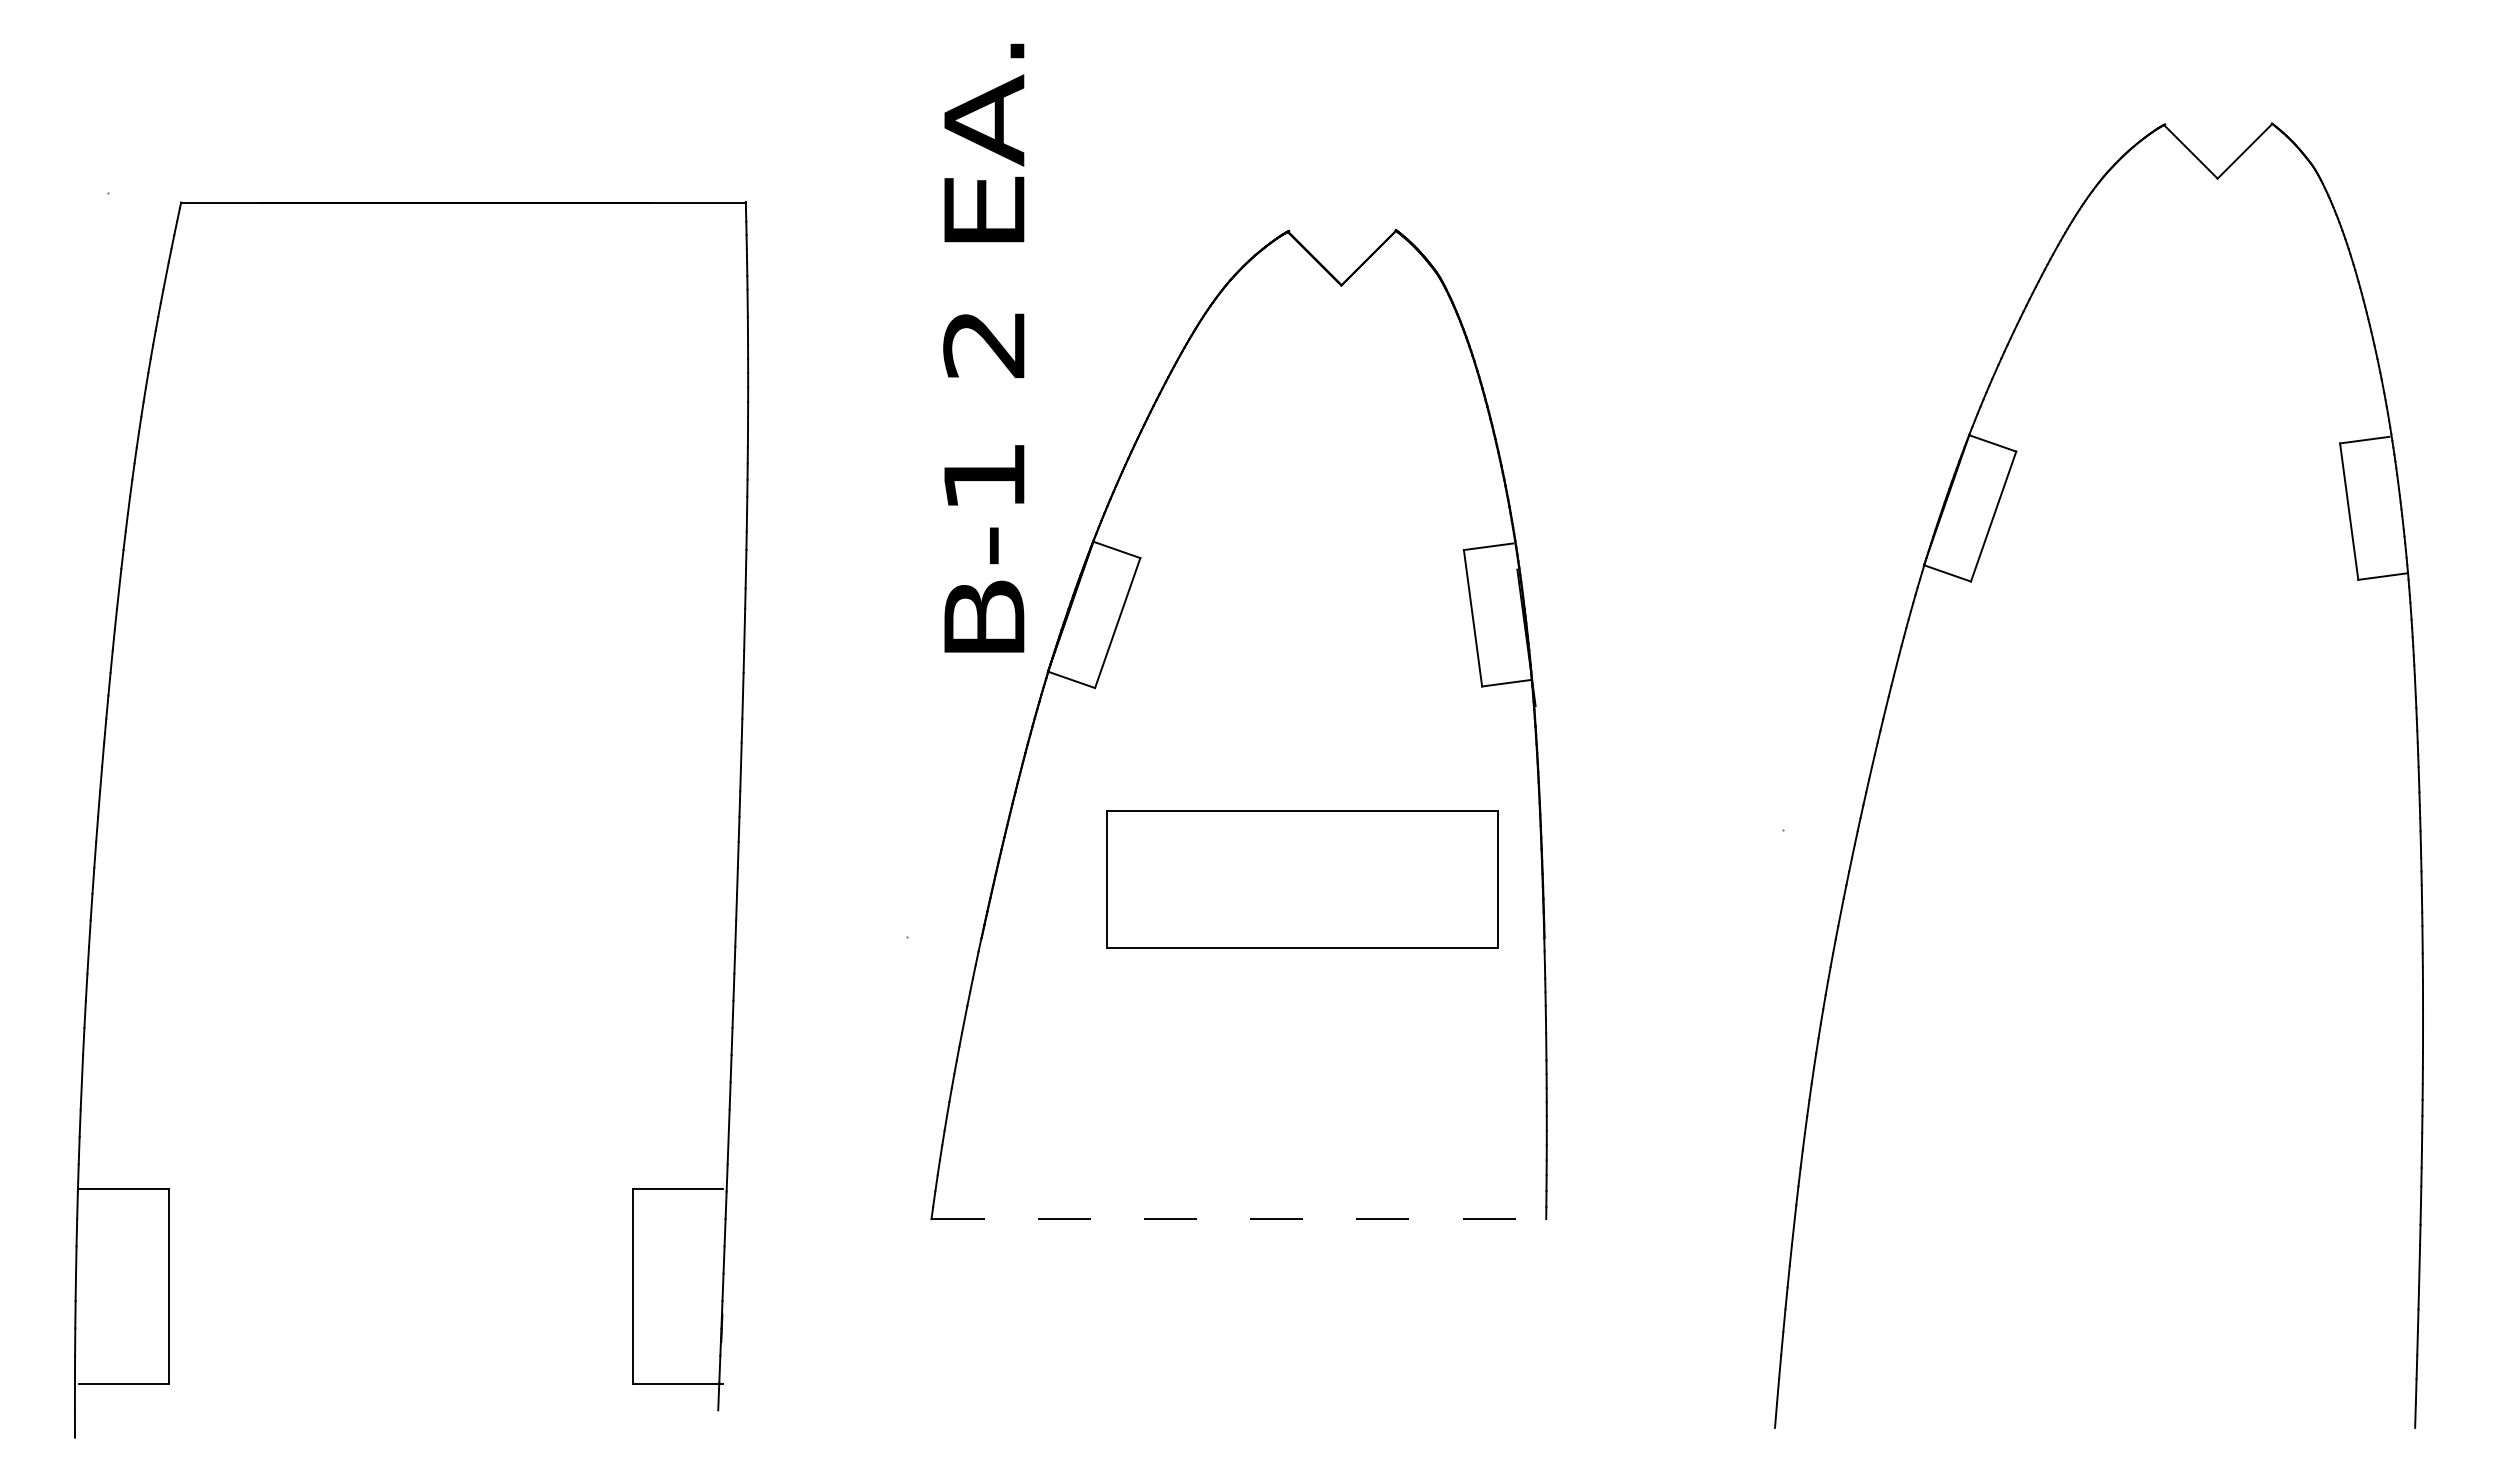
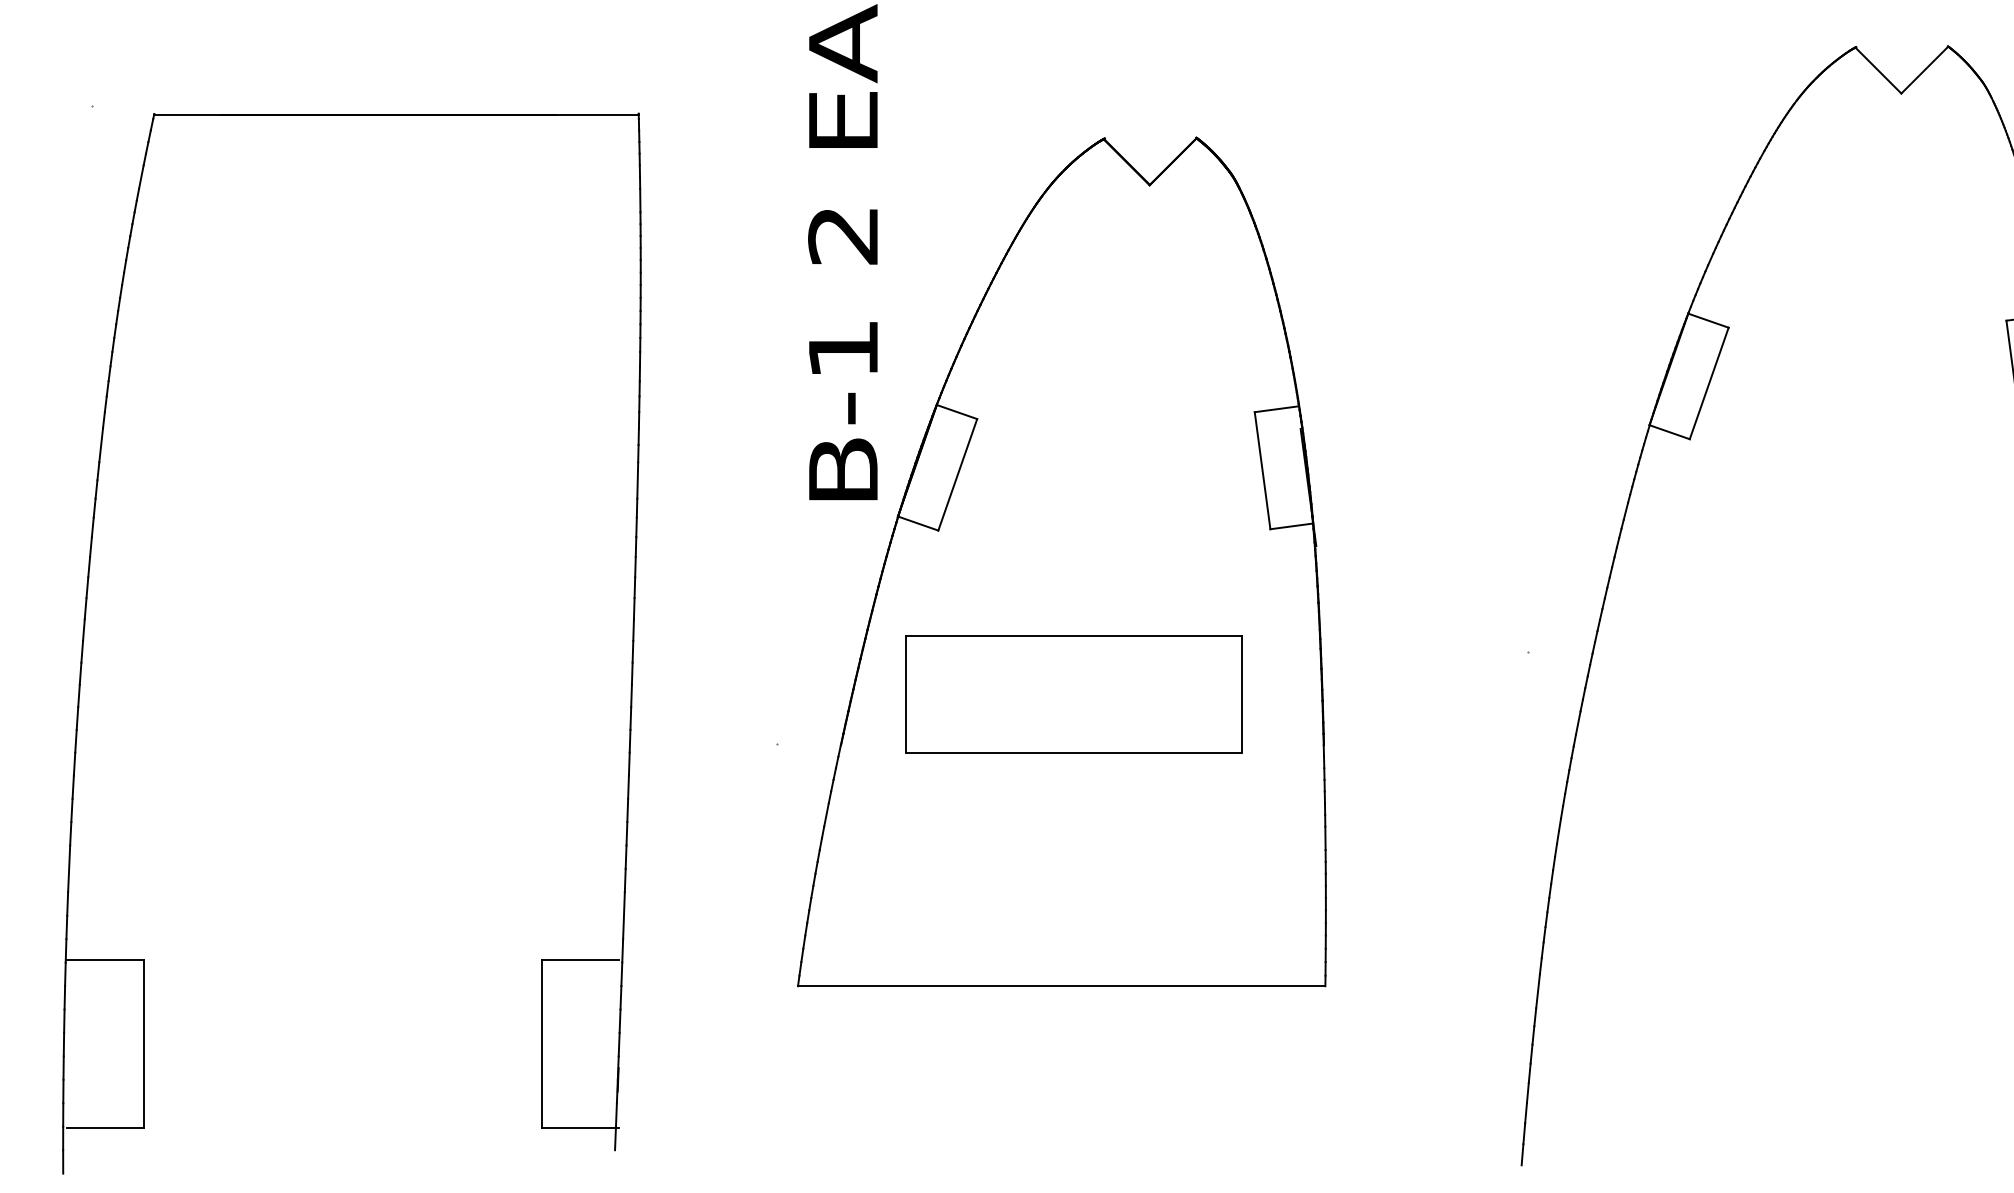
part: (1302, 879) -> (1074, 694), moved
line: (1239, 1219) -> (1062, 986), dashed -> solid

